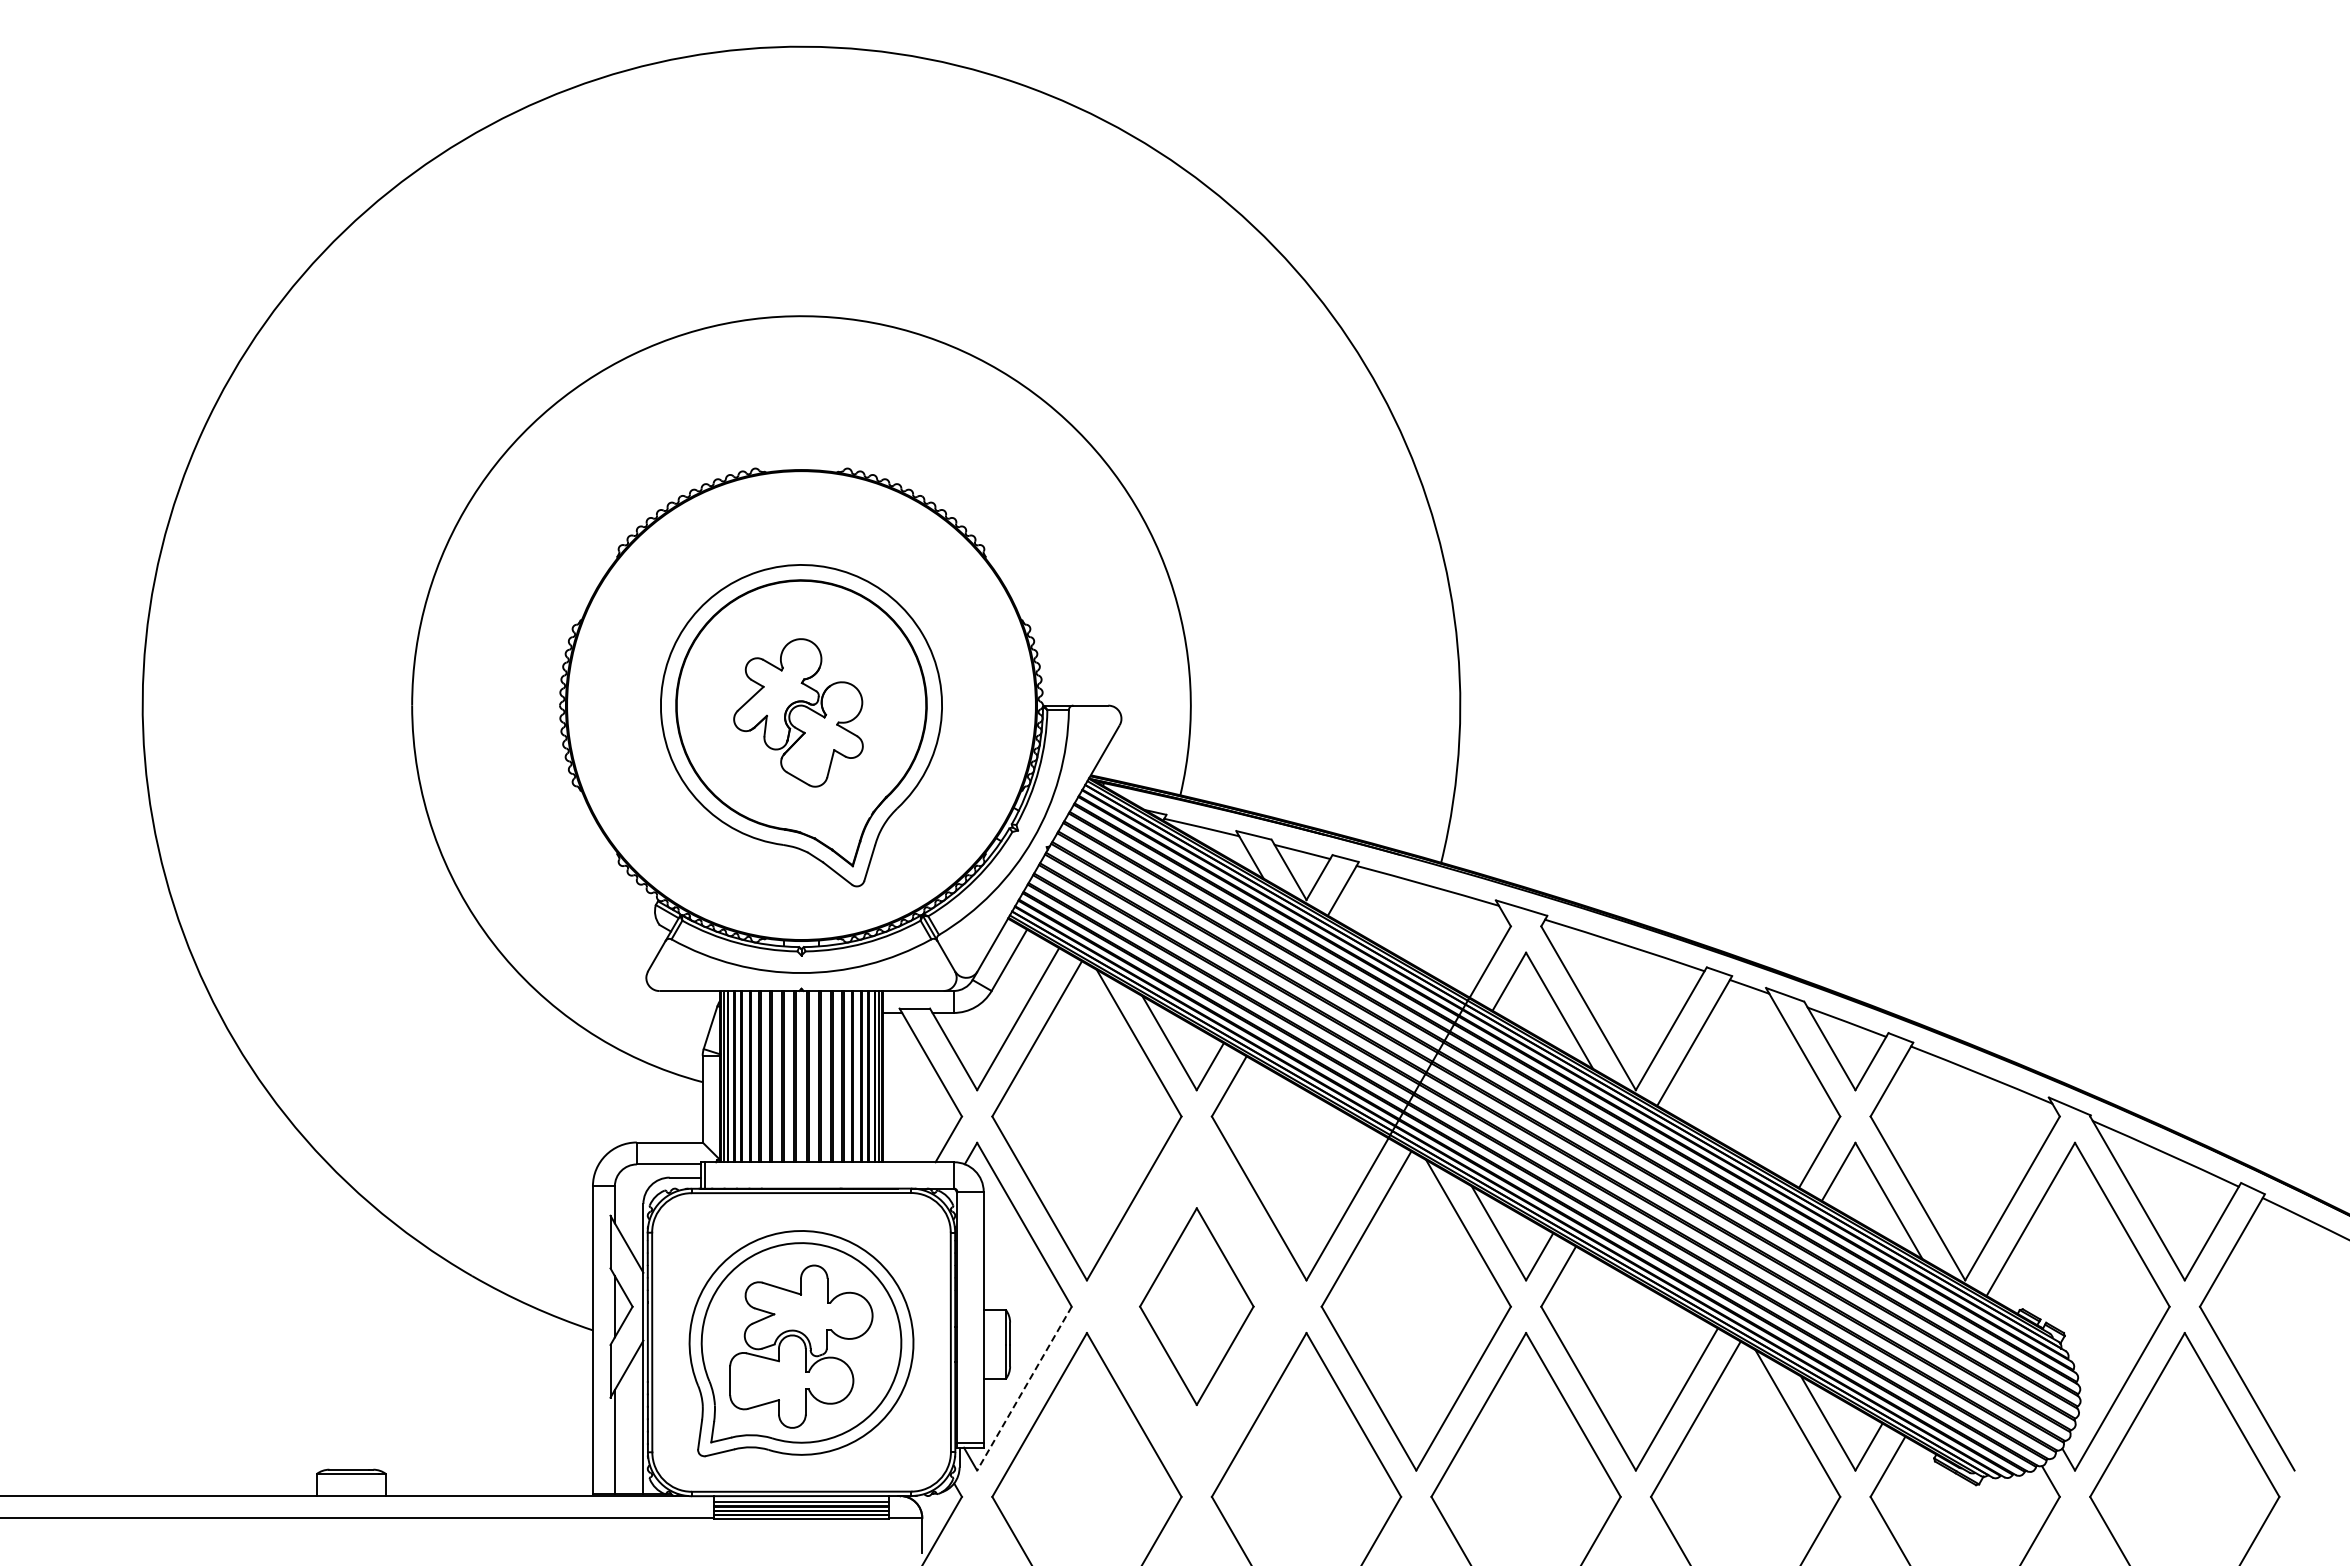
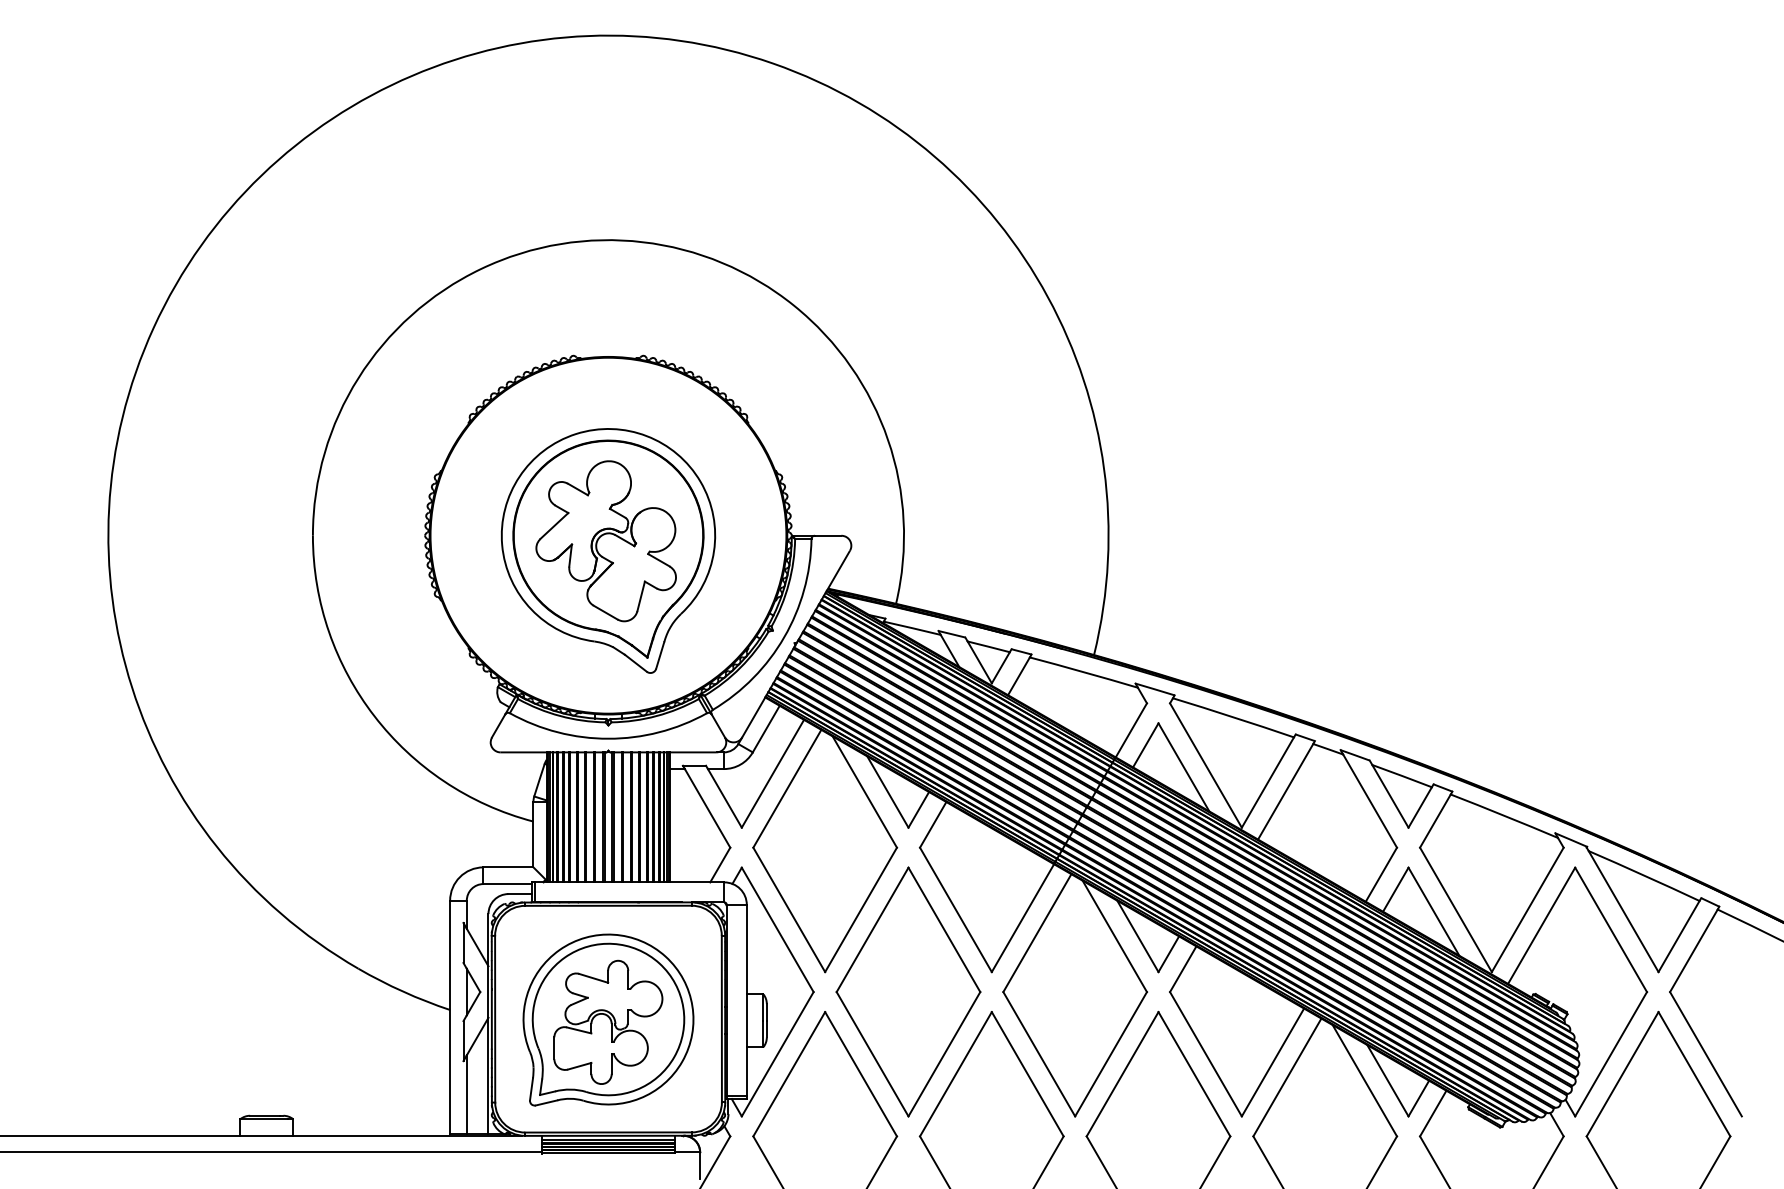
part: (798, 712) -> (606, 540), size x1.43
part: (1196, 1306) -> (908, 991), size x1.67
line: (1024, 1388) -> (777, 1054), dashed -> solid

